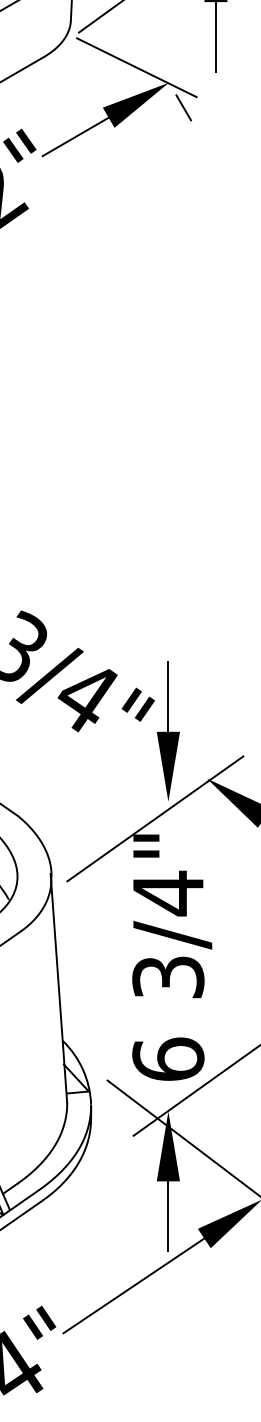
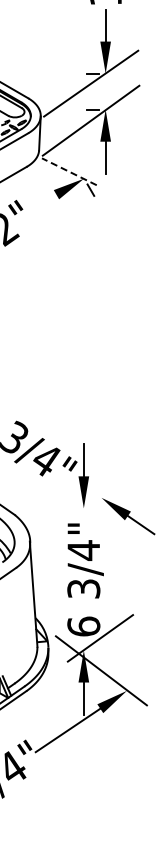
line: (137, 67) -> (69, 171), solid -> dashed
line: (76, 136) -> (41, 203), removed
line: (154, 817) -> (77, 515), removed

